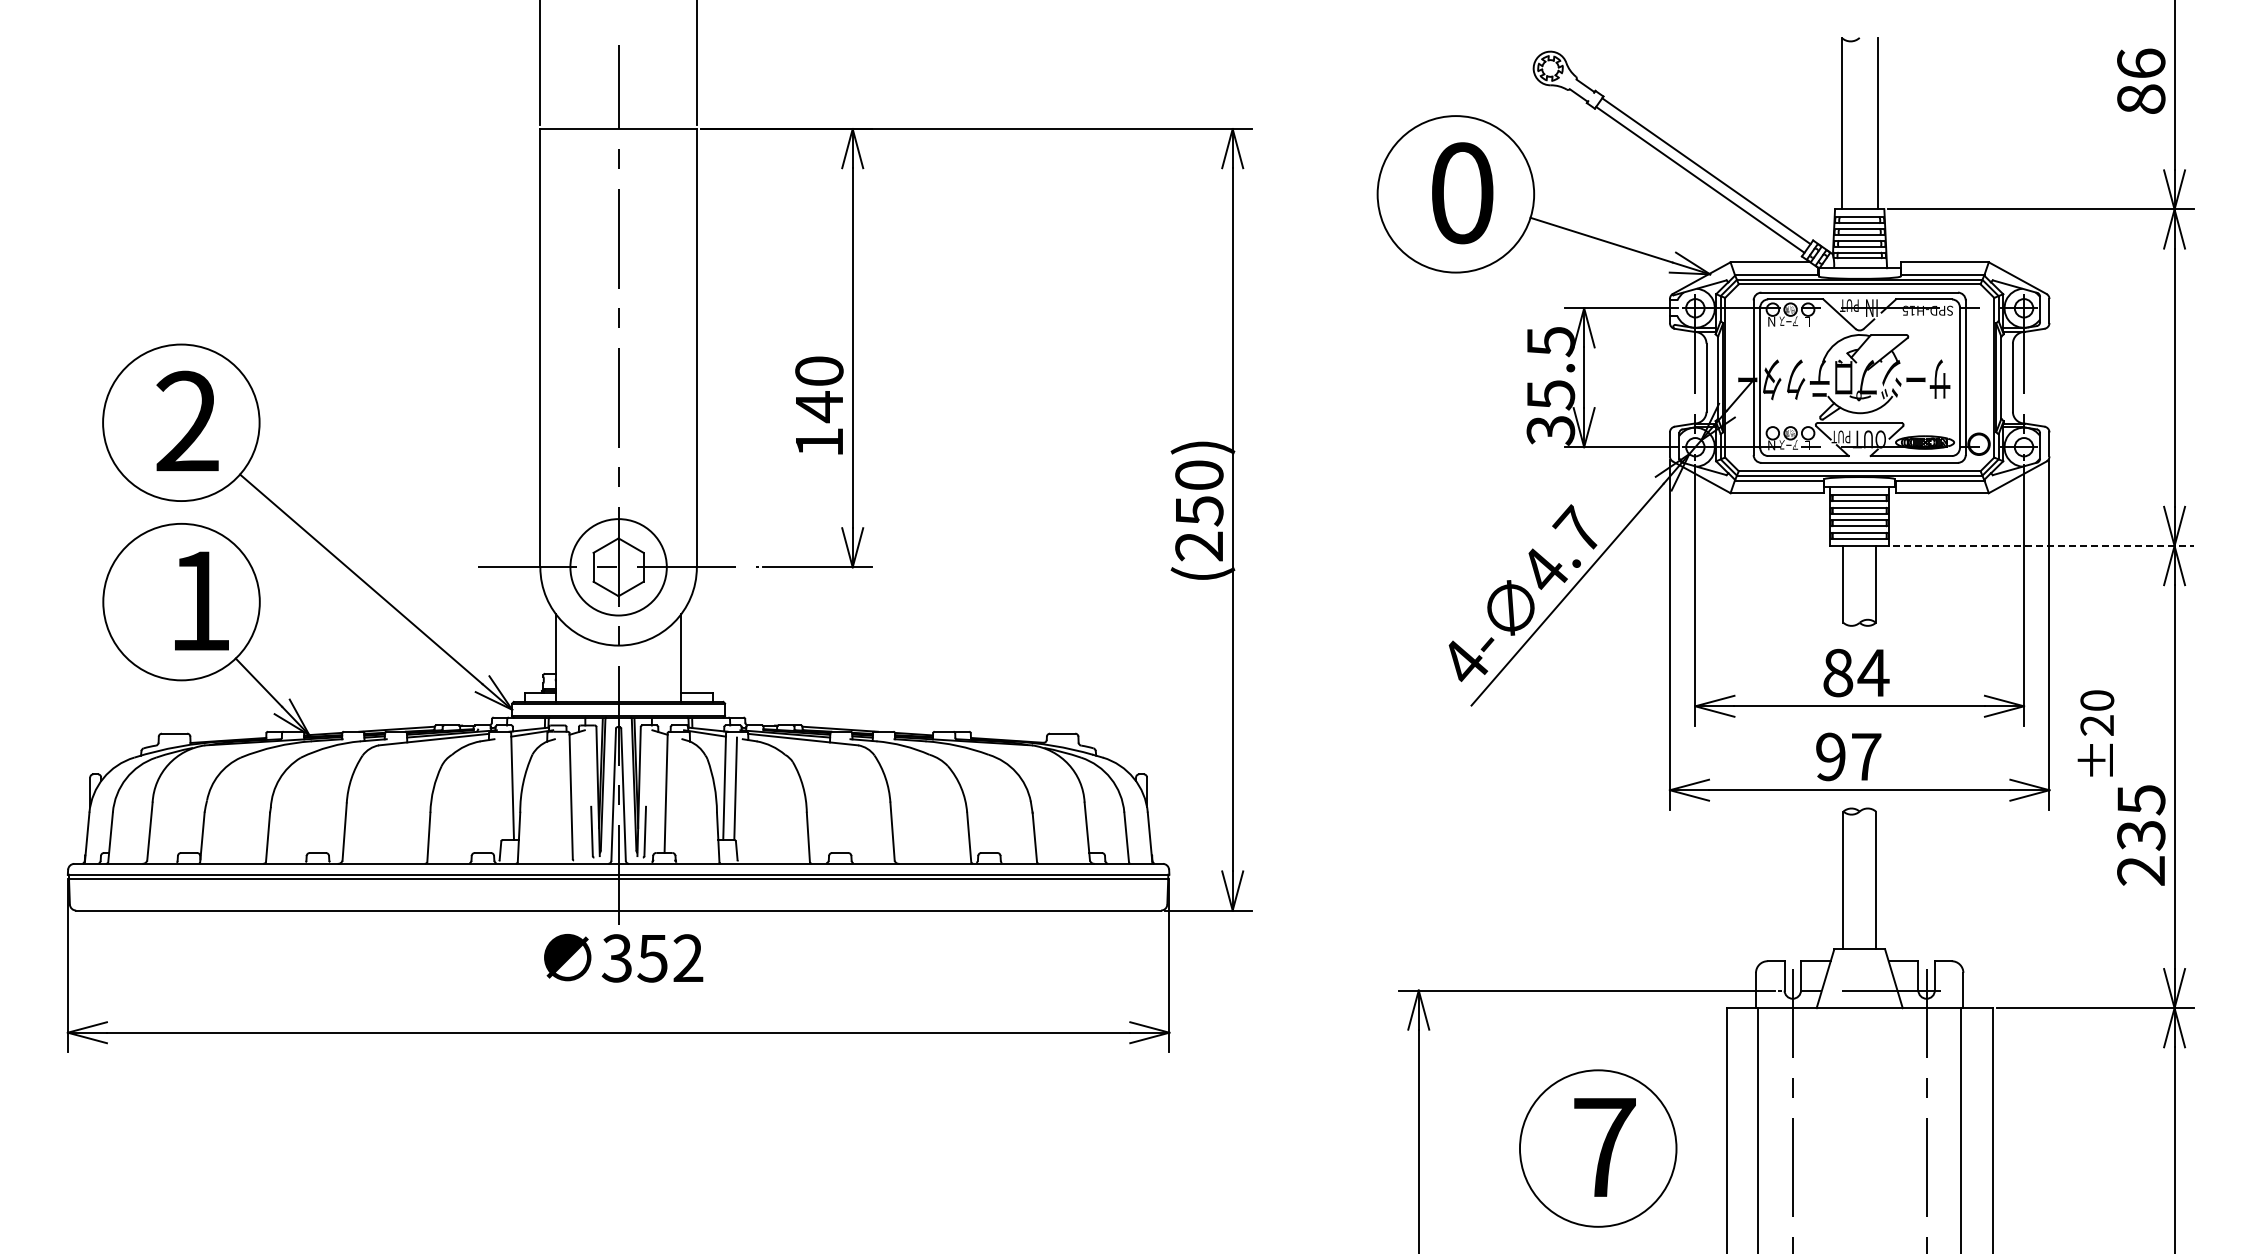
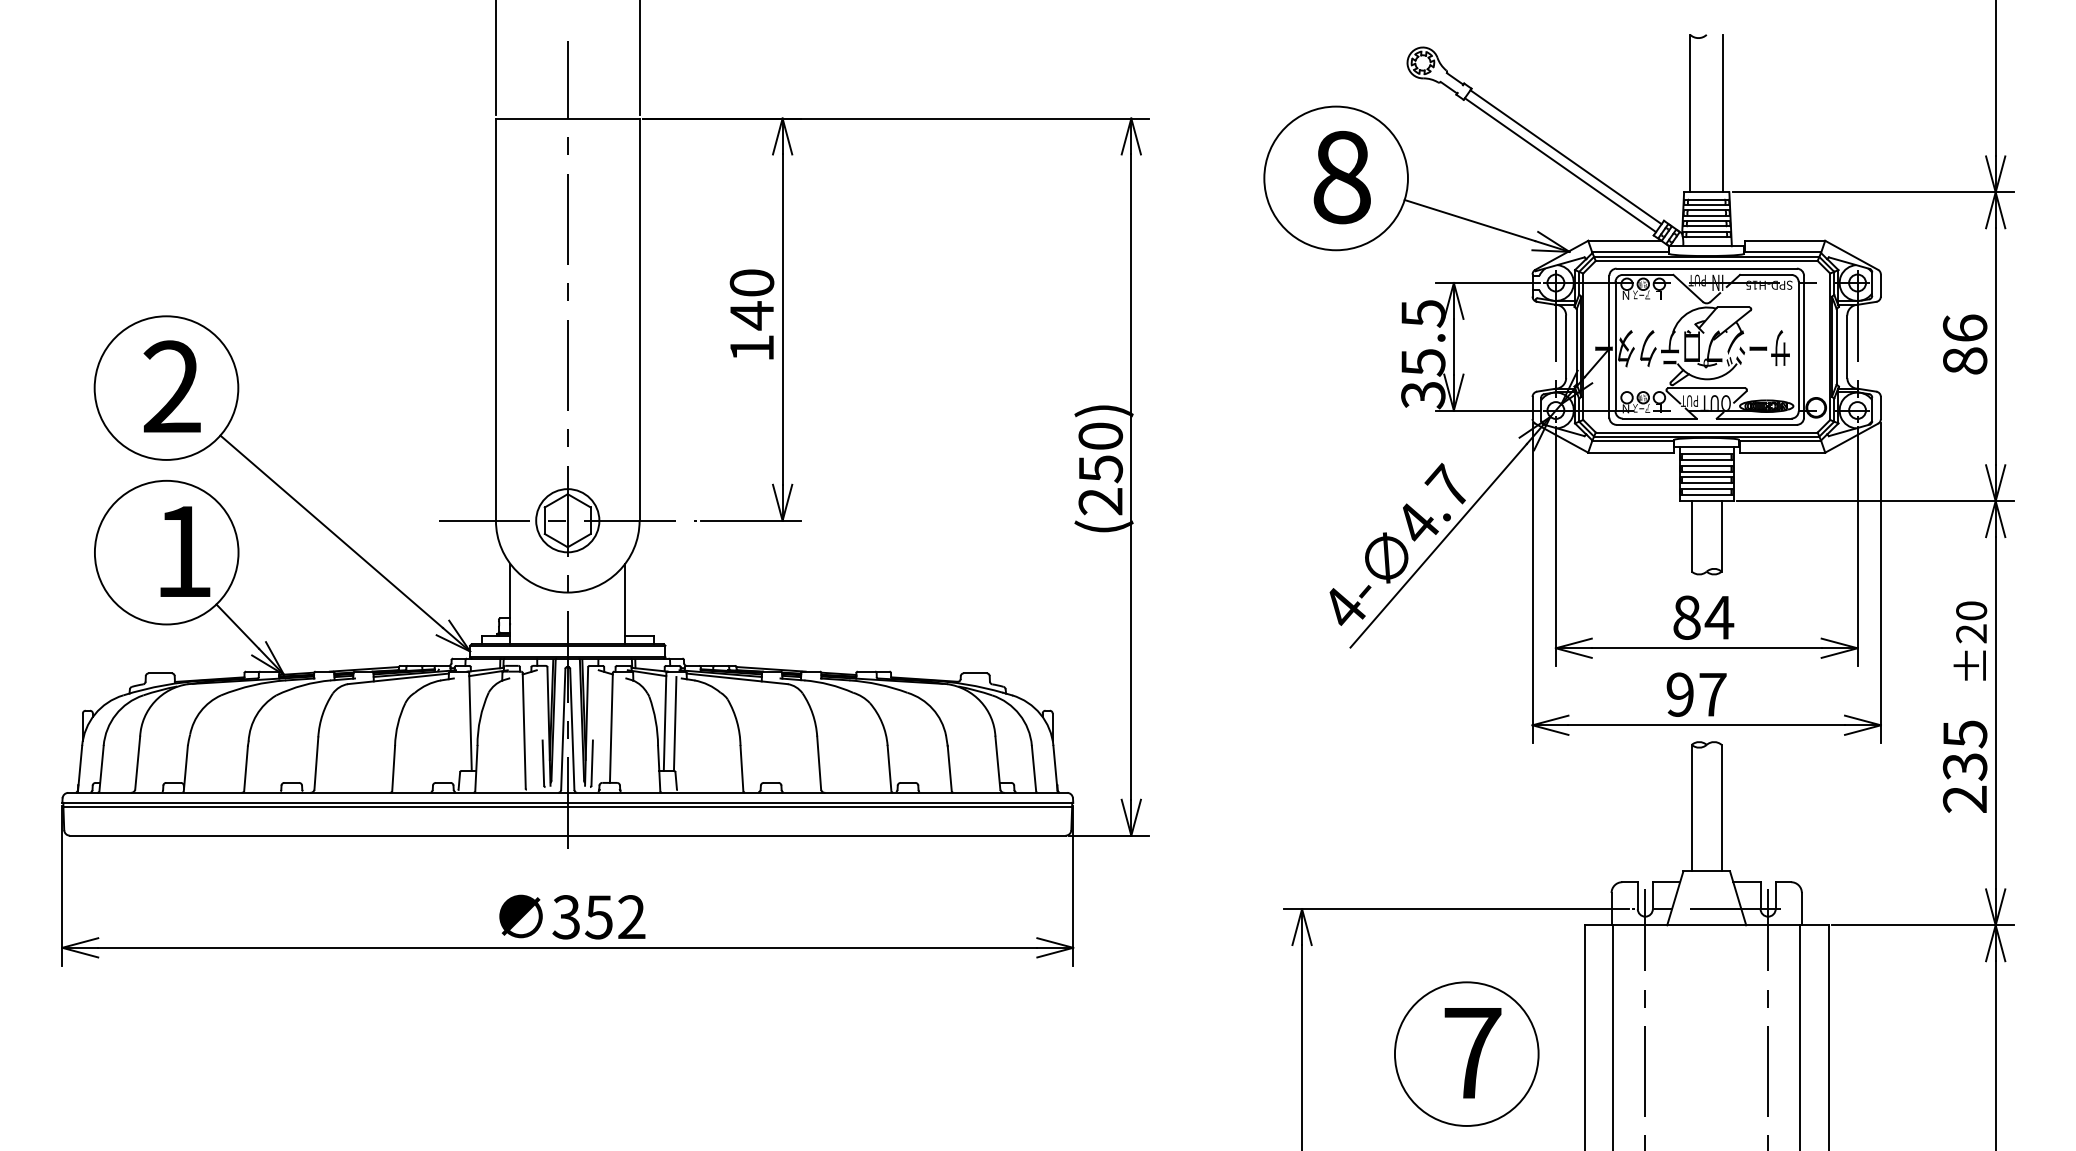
text: (2141, 80) -> (1965, 343), moved
text: (1462, 193) -> (1342, 177), 0 -> 8
text: (819, 405) -> (752, 314), moved
line: (2043, 546) -> (1875, 501), dashed -> solid
circle: (618, 566) -> (567, 519), size x0.71
text: (2095, 733) -> (1969, 641), moved
text: (623, 958) -> (572, 917), moved

